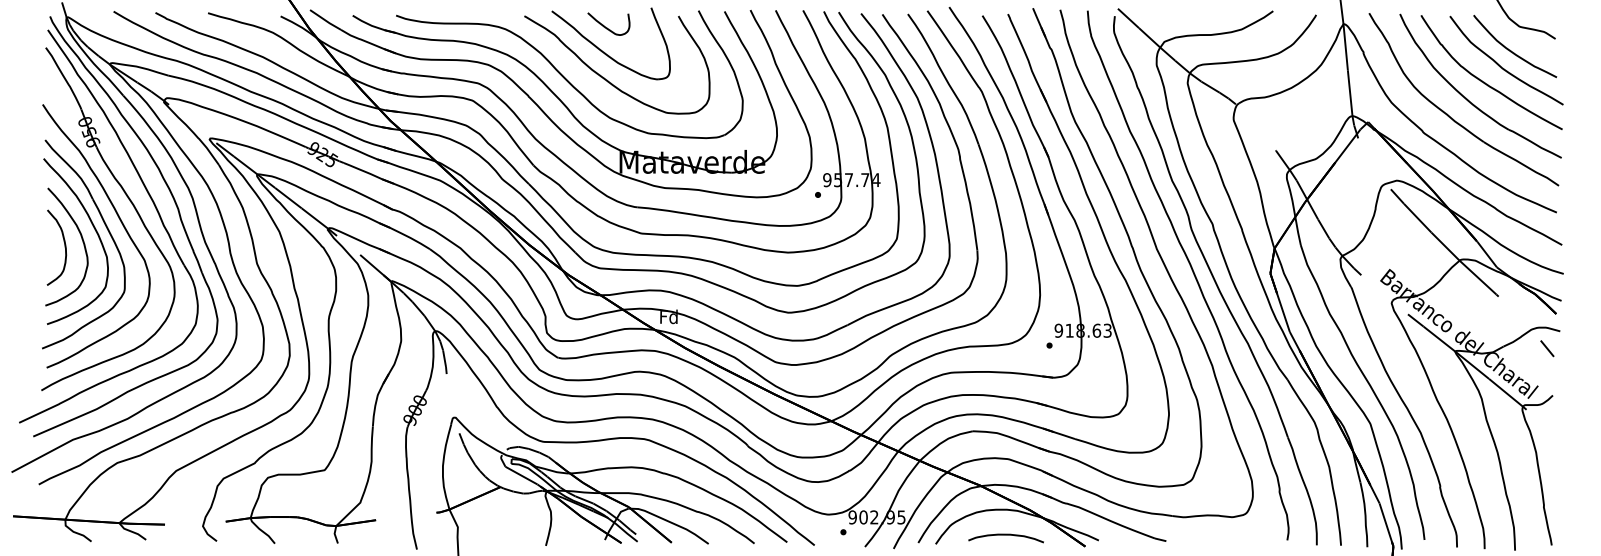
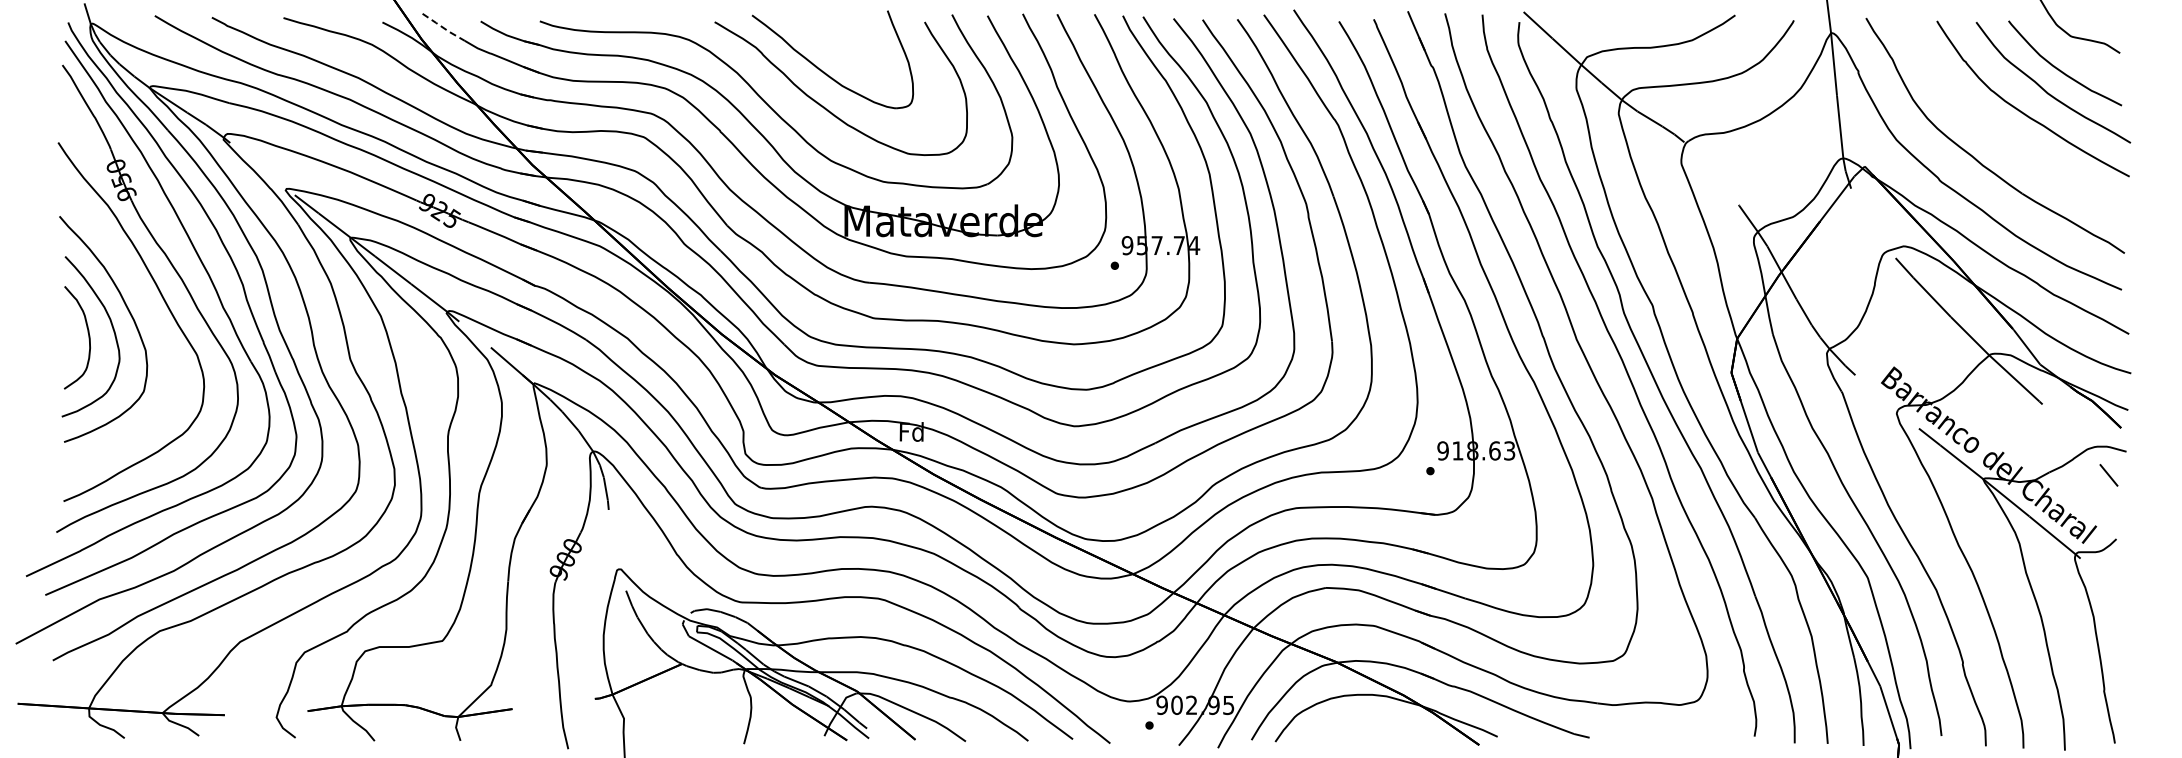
line: (325, 20) -> (443, 27), solid -> dashed
curve: (605, 26) -> (825, 36), removed
part: (1470, 101) -> (2004, 138), removed
part: (108, 231) -> (147, 315), removed
curve: (1005, 535) -> (1370, 729), removed

